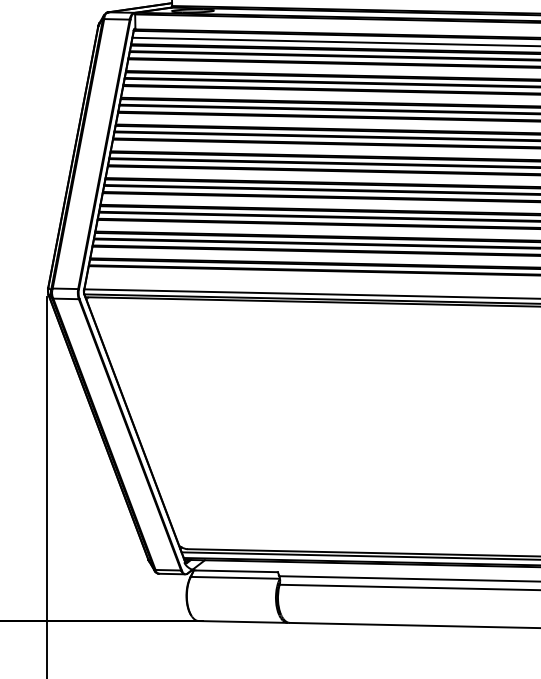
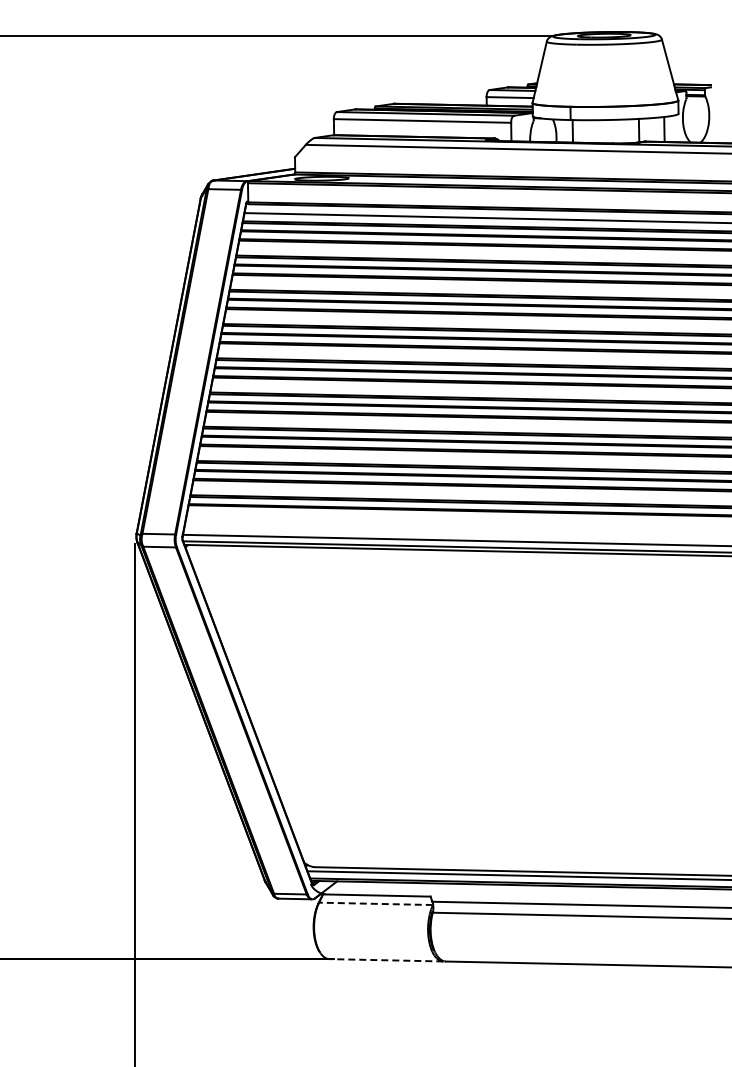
line: (234, 577) -> (375, 903), solid -> dashed
line: (243, 622) -> (386, 960), solid -> dashed

